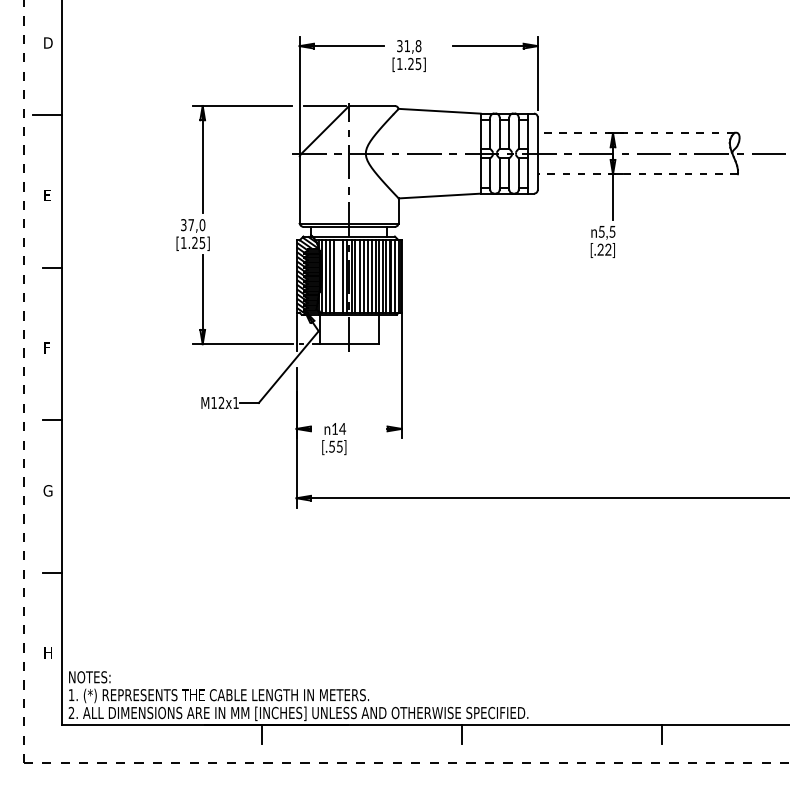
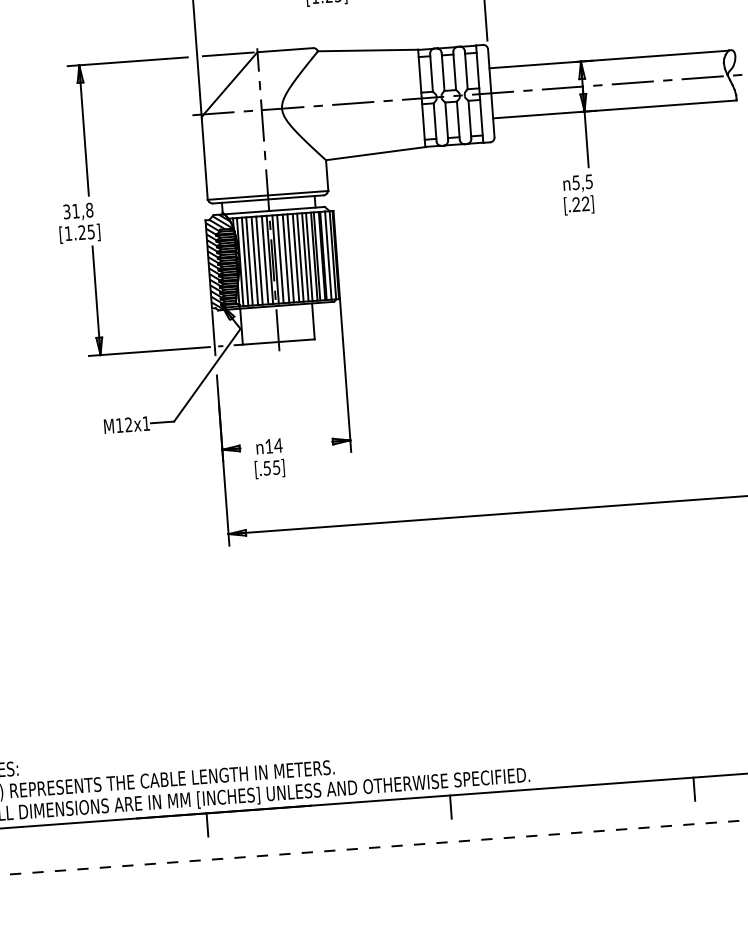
line: (635, 133) -> (608, 60), dashed -> solid
line: (637, 174) -> (614, 109), dashed -> solid
text: (196, 224) -> (82, 210), 37,0 -> 31,8
line: (338, 276) -> (259, 260), added

